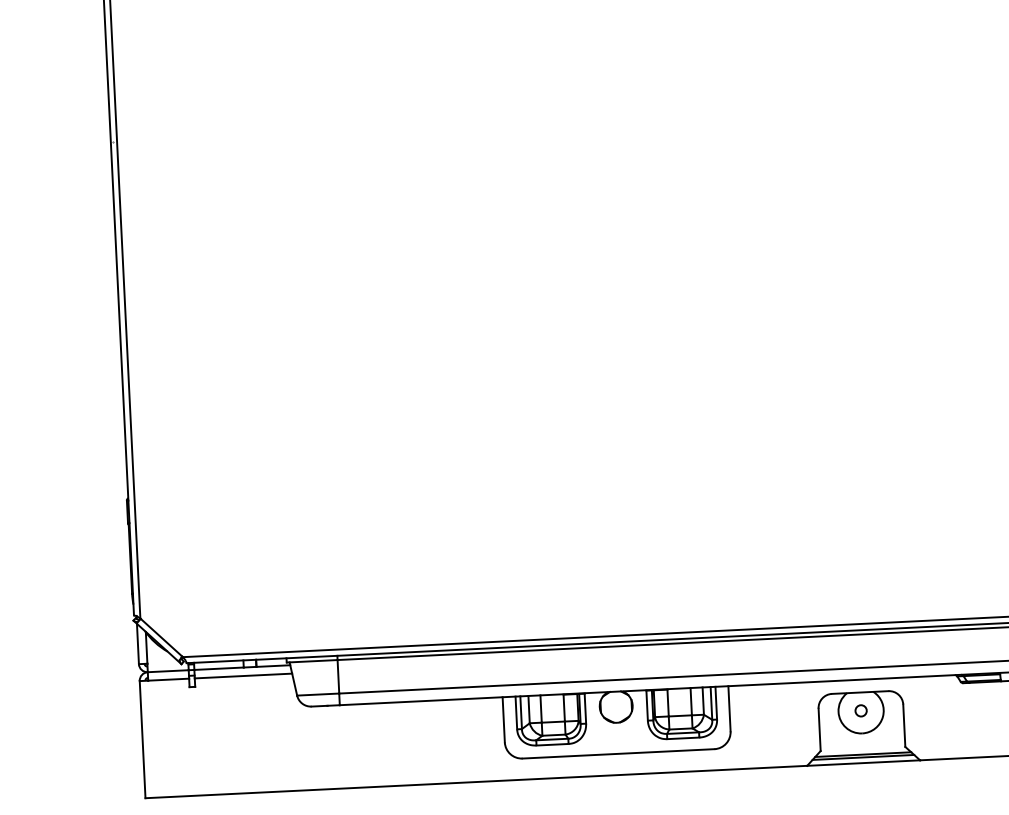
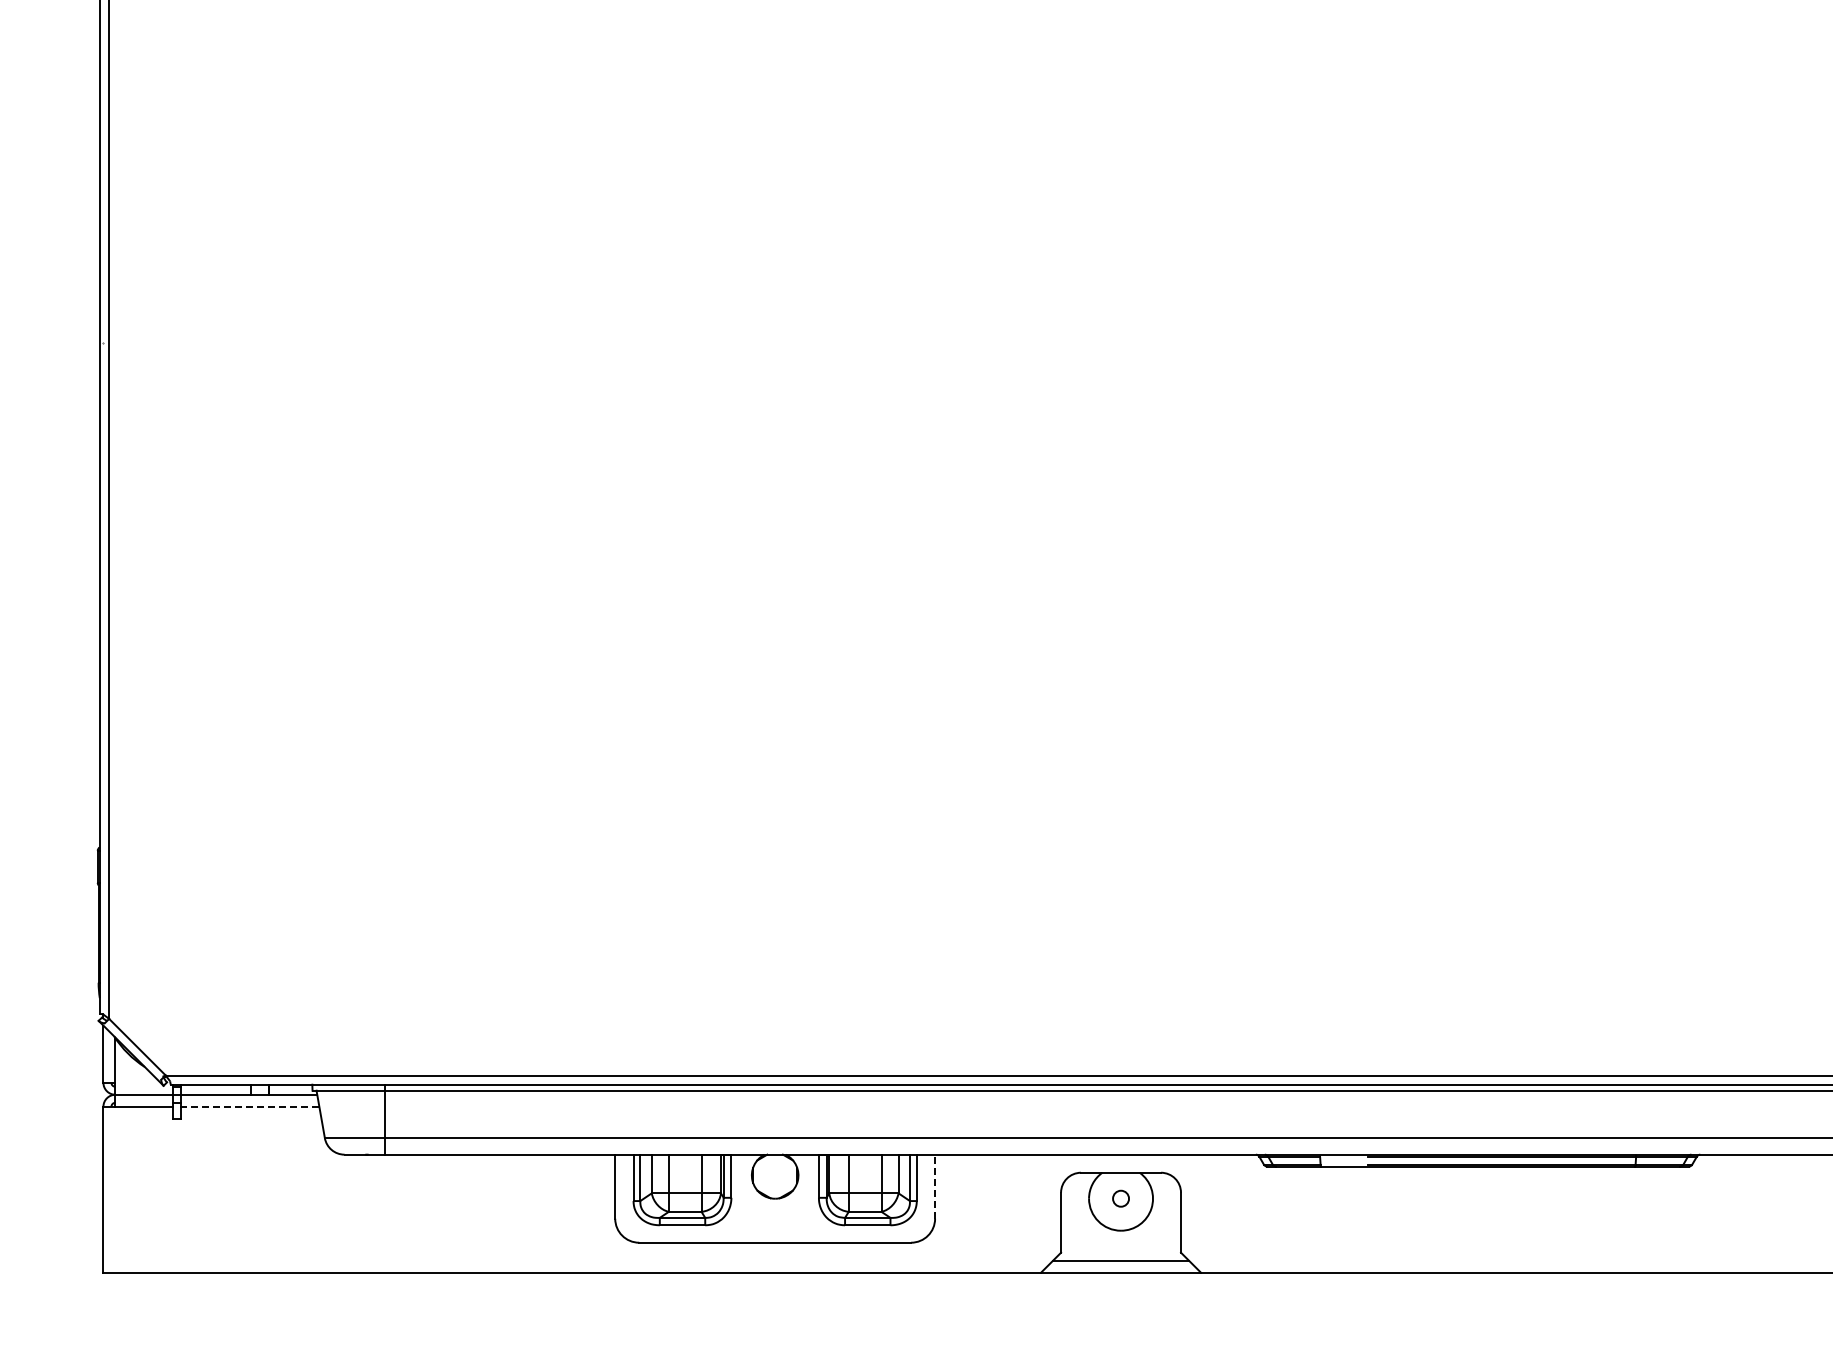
line: (243, 675) -> (250, 1106), solid -> dashed
line: (729, 708) -> (935, 1186), solid -> dashed
line: (863, 757) -> (1121, 1264), removed

